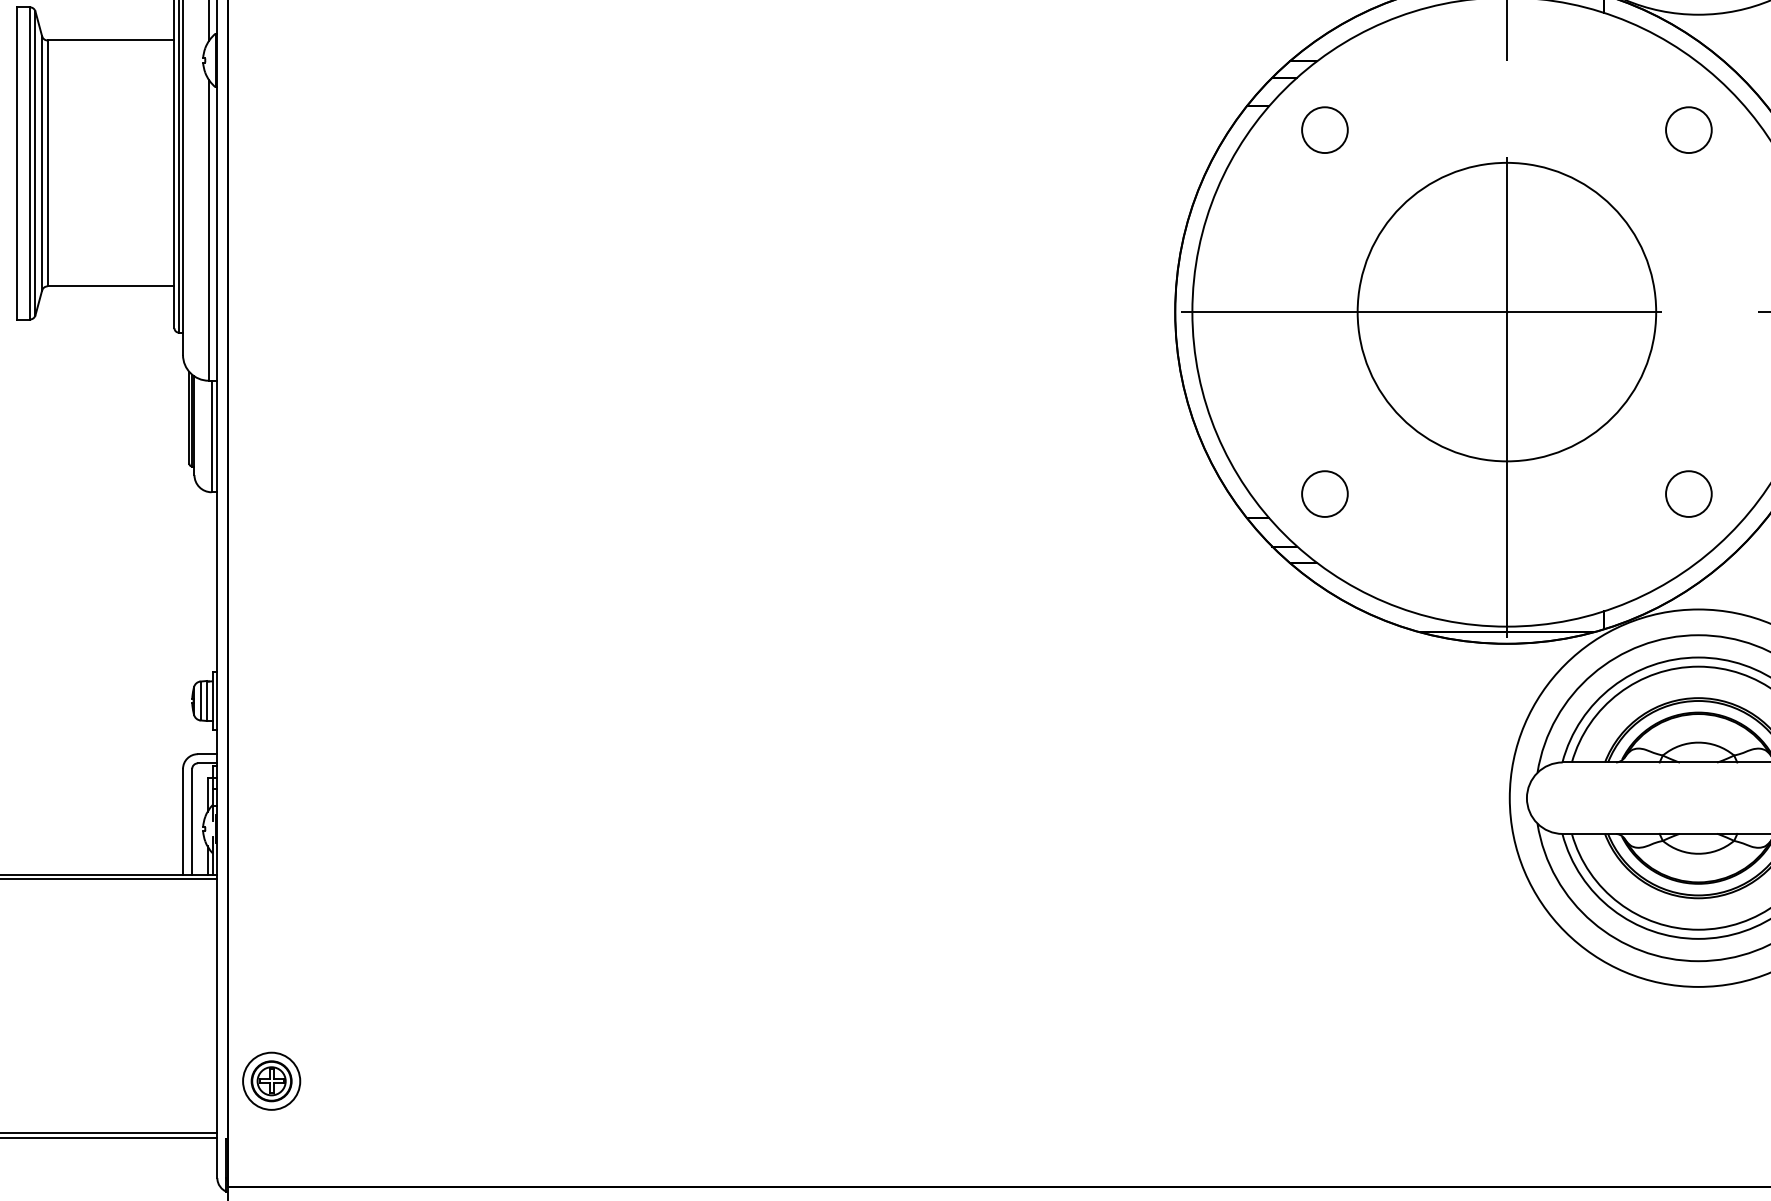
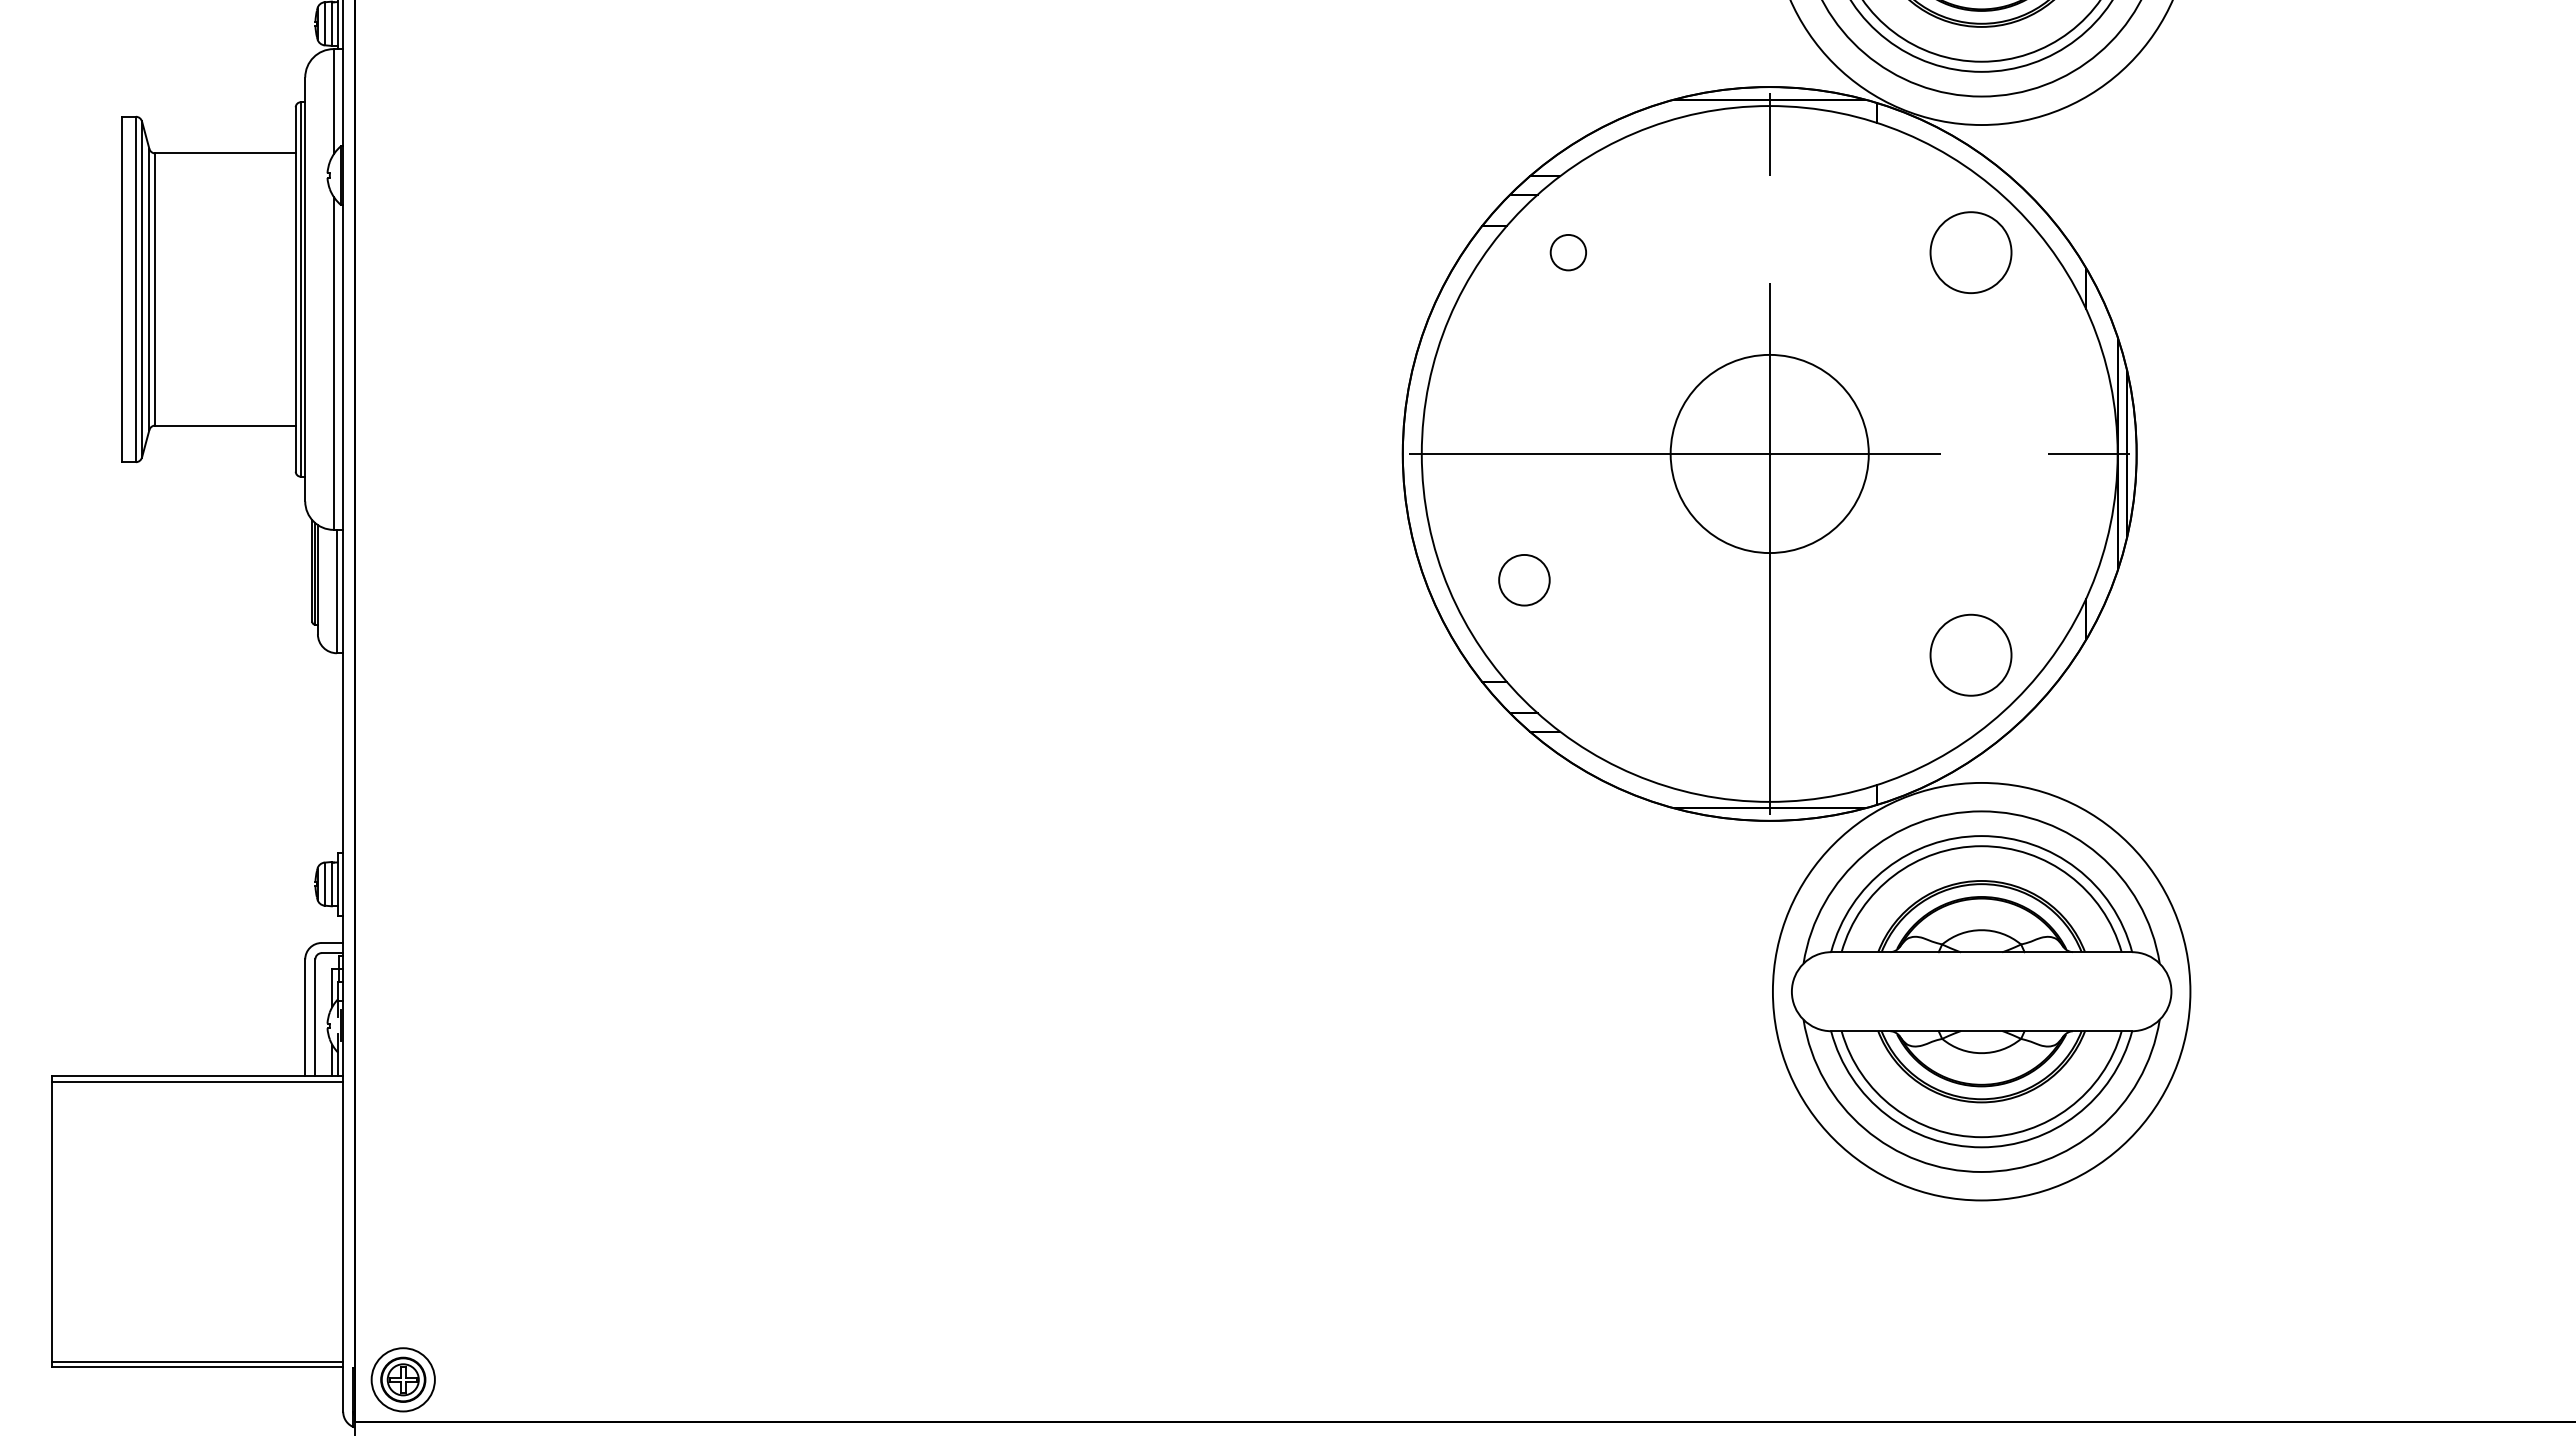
circle: (1325, 129) -> (1568, 252), size x0.7
circle: (1688, 129) -> (1970, 252), size x1.6
circle: (1506, 311) -> (1769, 453), size x0.6
circle: (1688, 493) -> (1970, 654), size x1.6
circle: (1325, 494) -> (1524, 580), moved
part: (270, 1080) -> (402, 1379), moved

